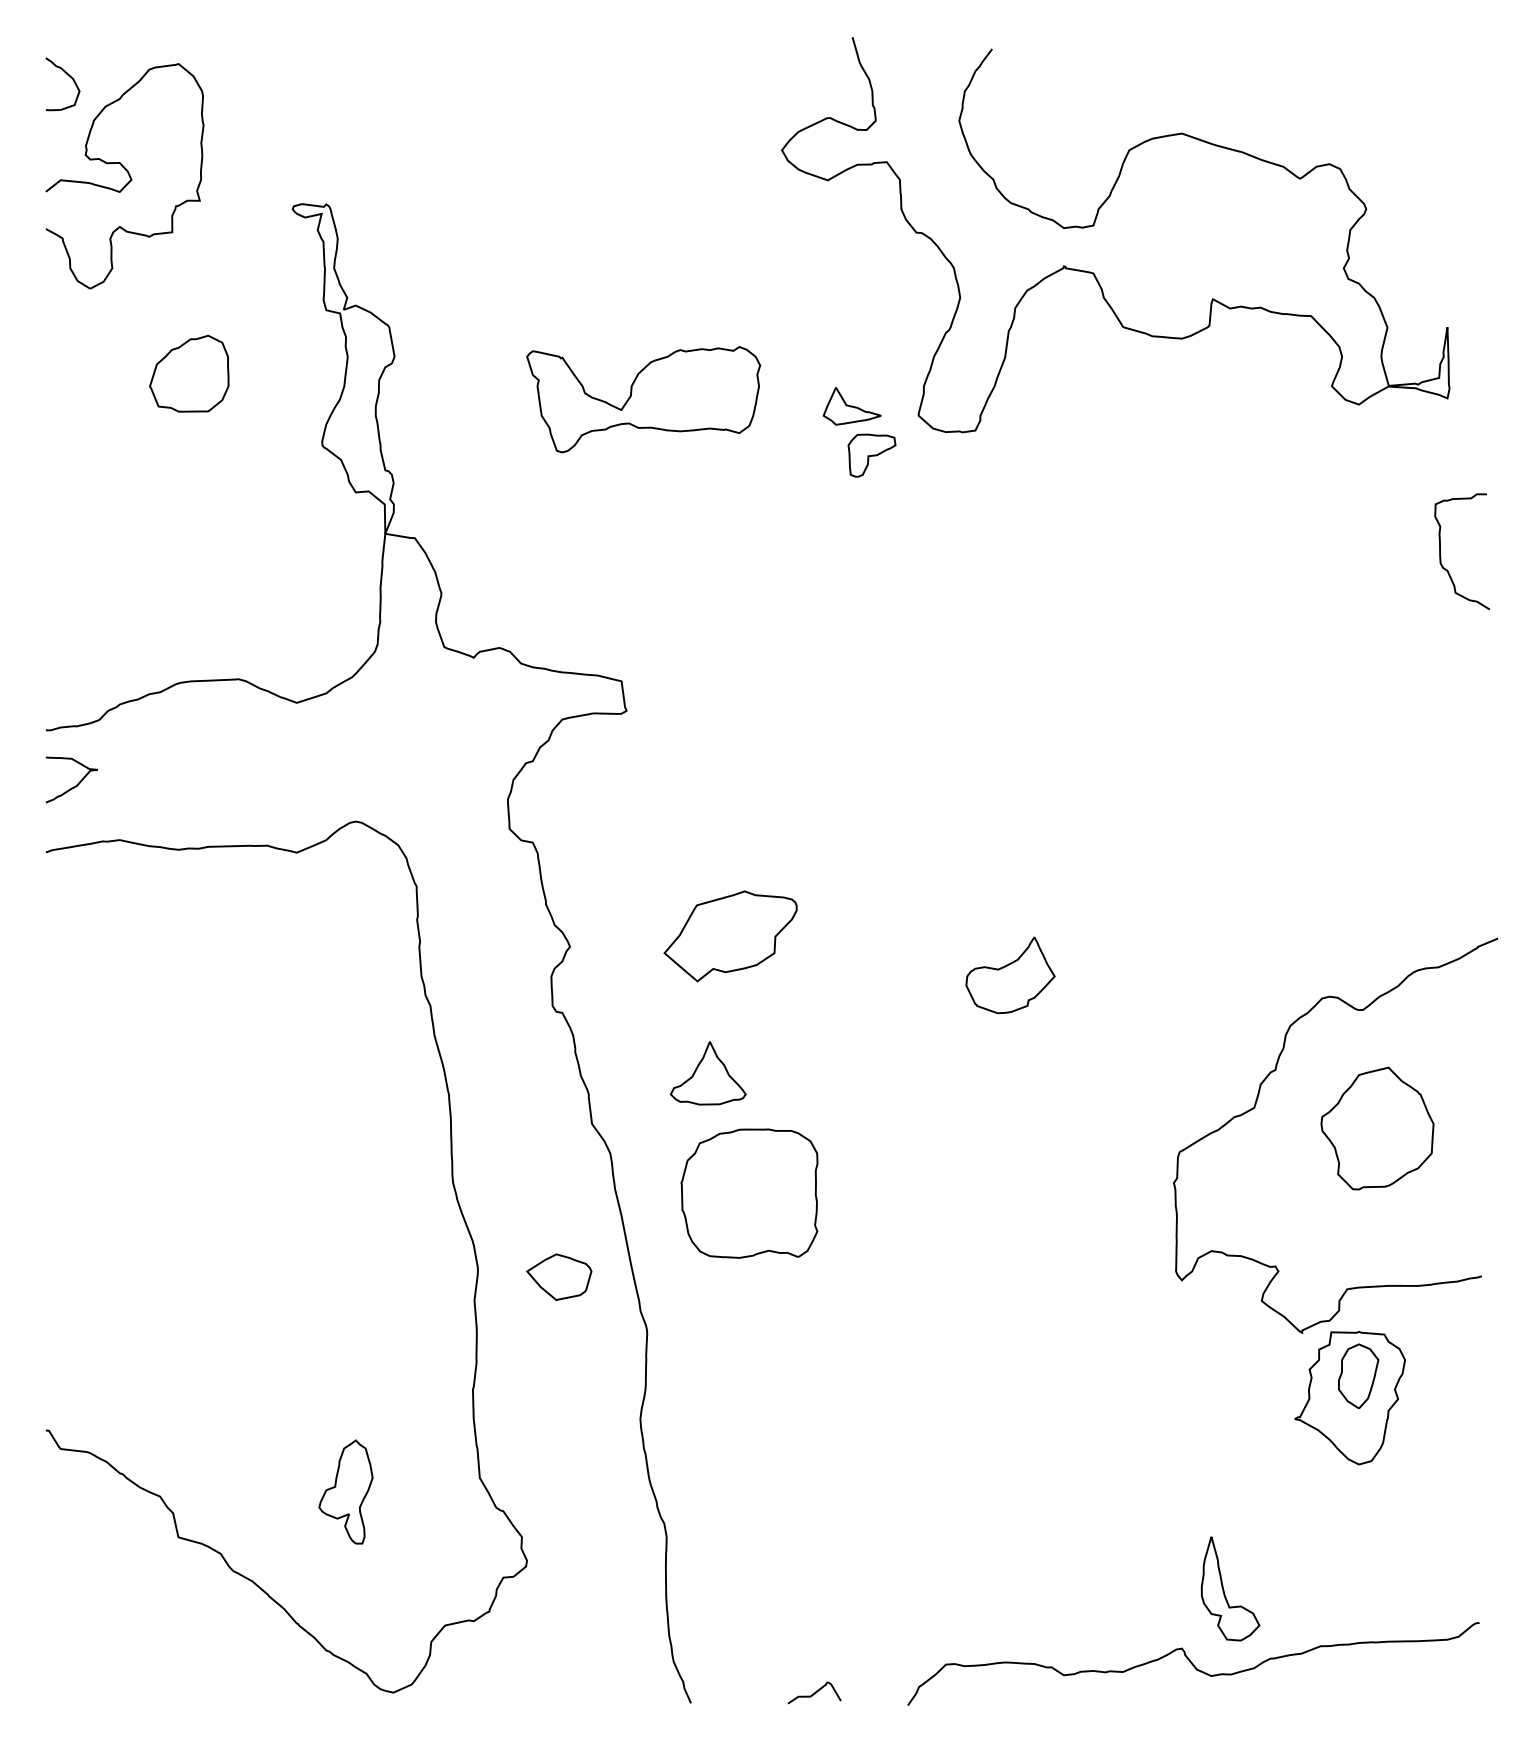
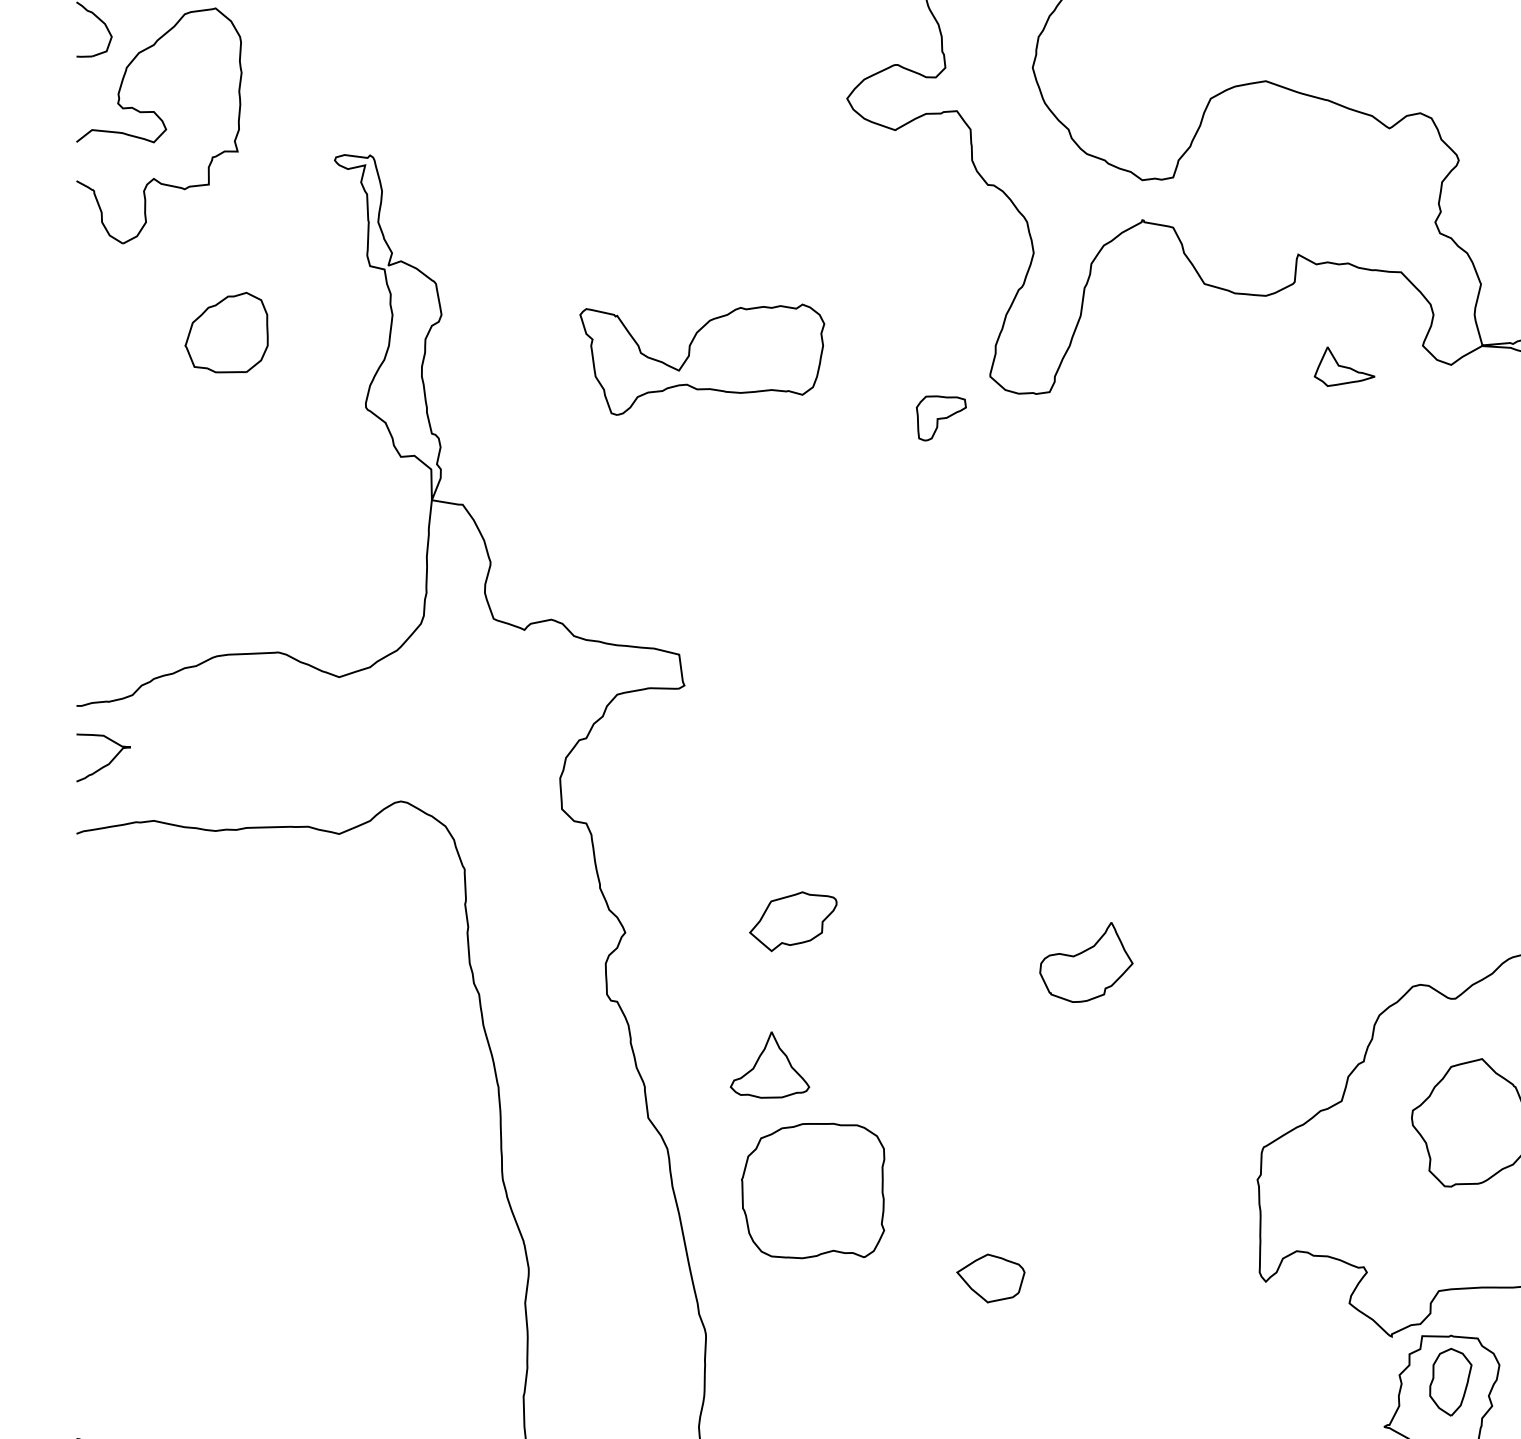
part: (851, 406) -> (1343, 366), moved
part: (730, 936) -> (793, 921), size x0.62
part: (559, 1277) -> (991, 1278), moved

